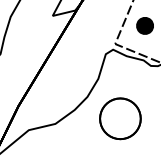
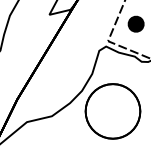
part: (119, 118) -> (112, 111), size x1.43

